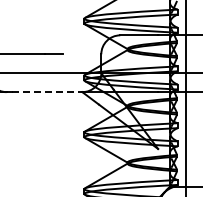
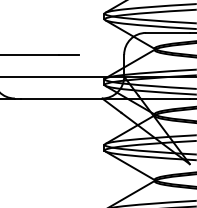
line: (47, 92) -> (62, 98), dashed -> solid

